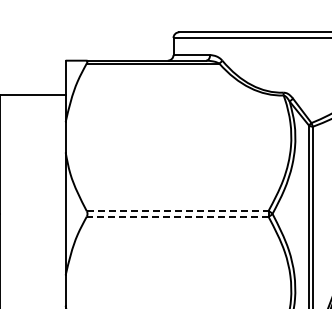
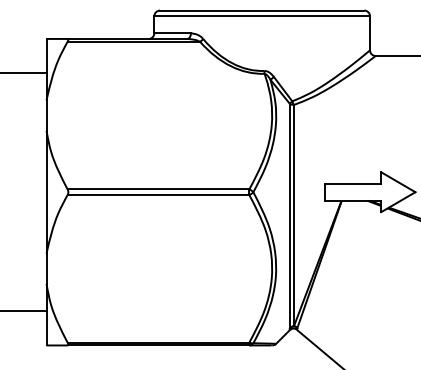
line: (177, 211) -> (158, 189), dashed -> solid
line: (177, 217) -> (158, 195), dashed -> solid

